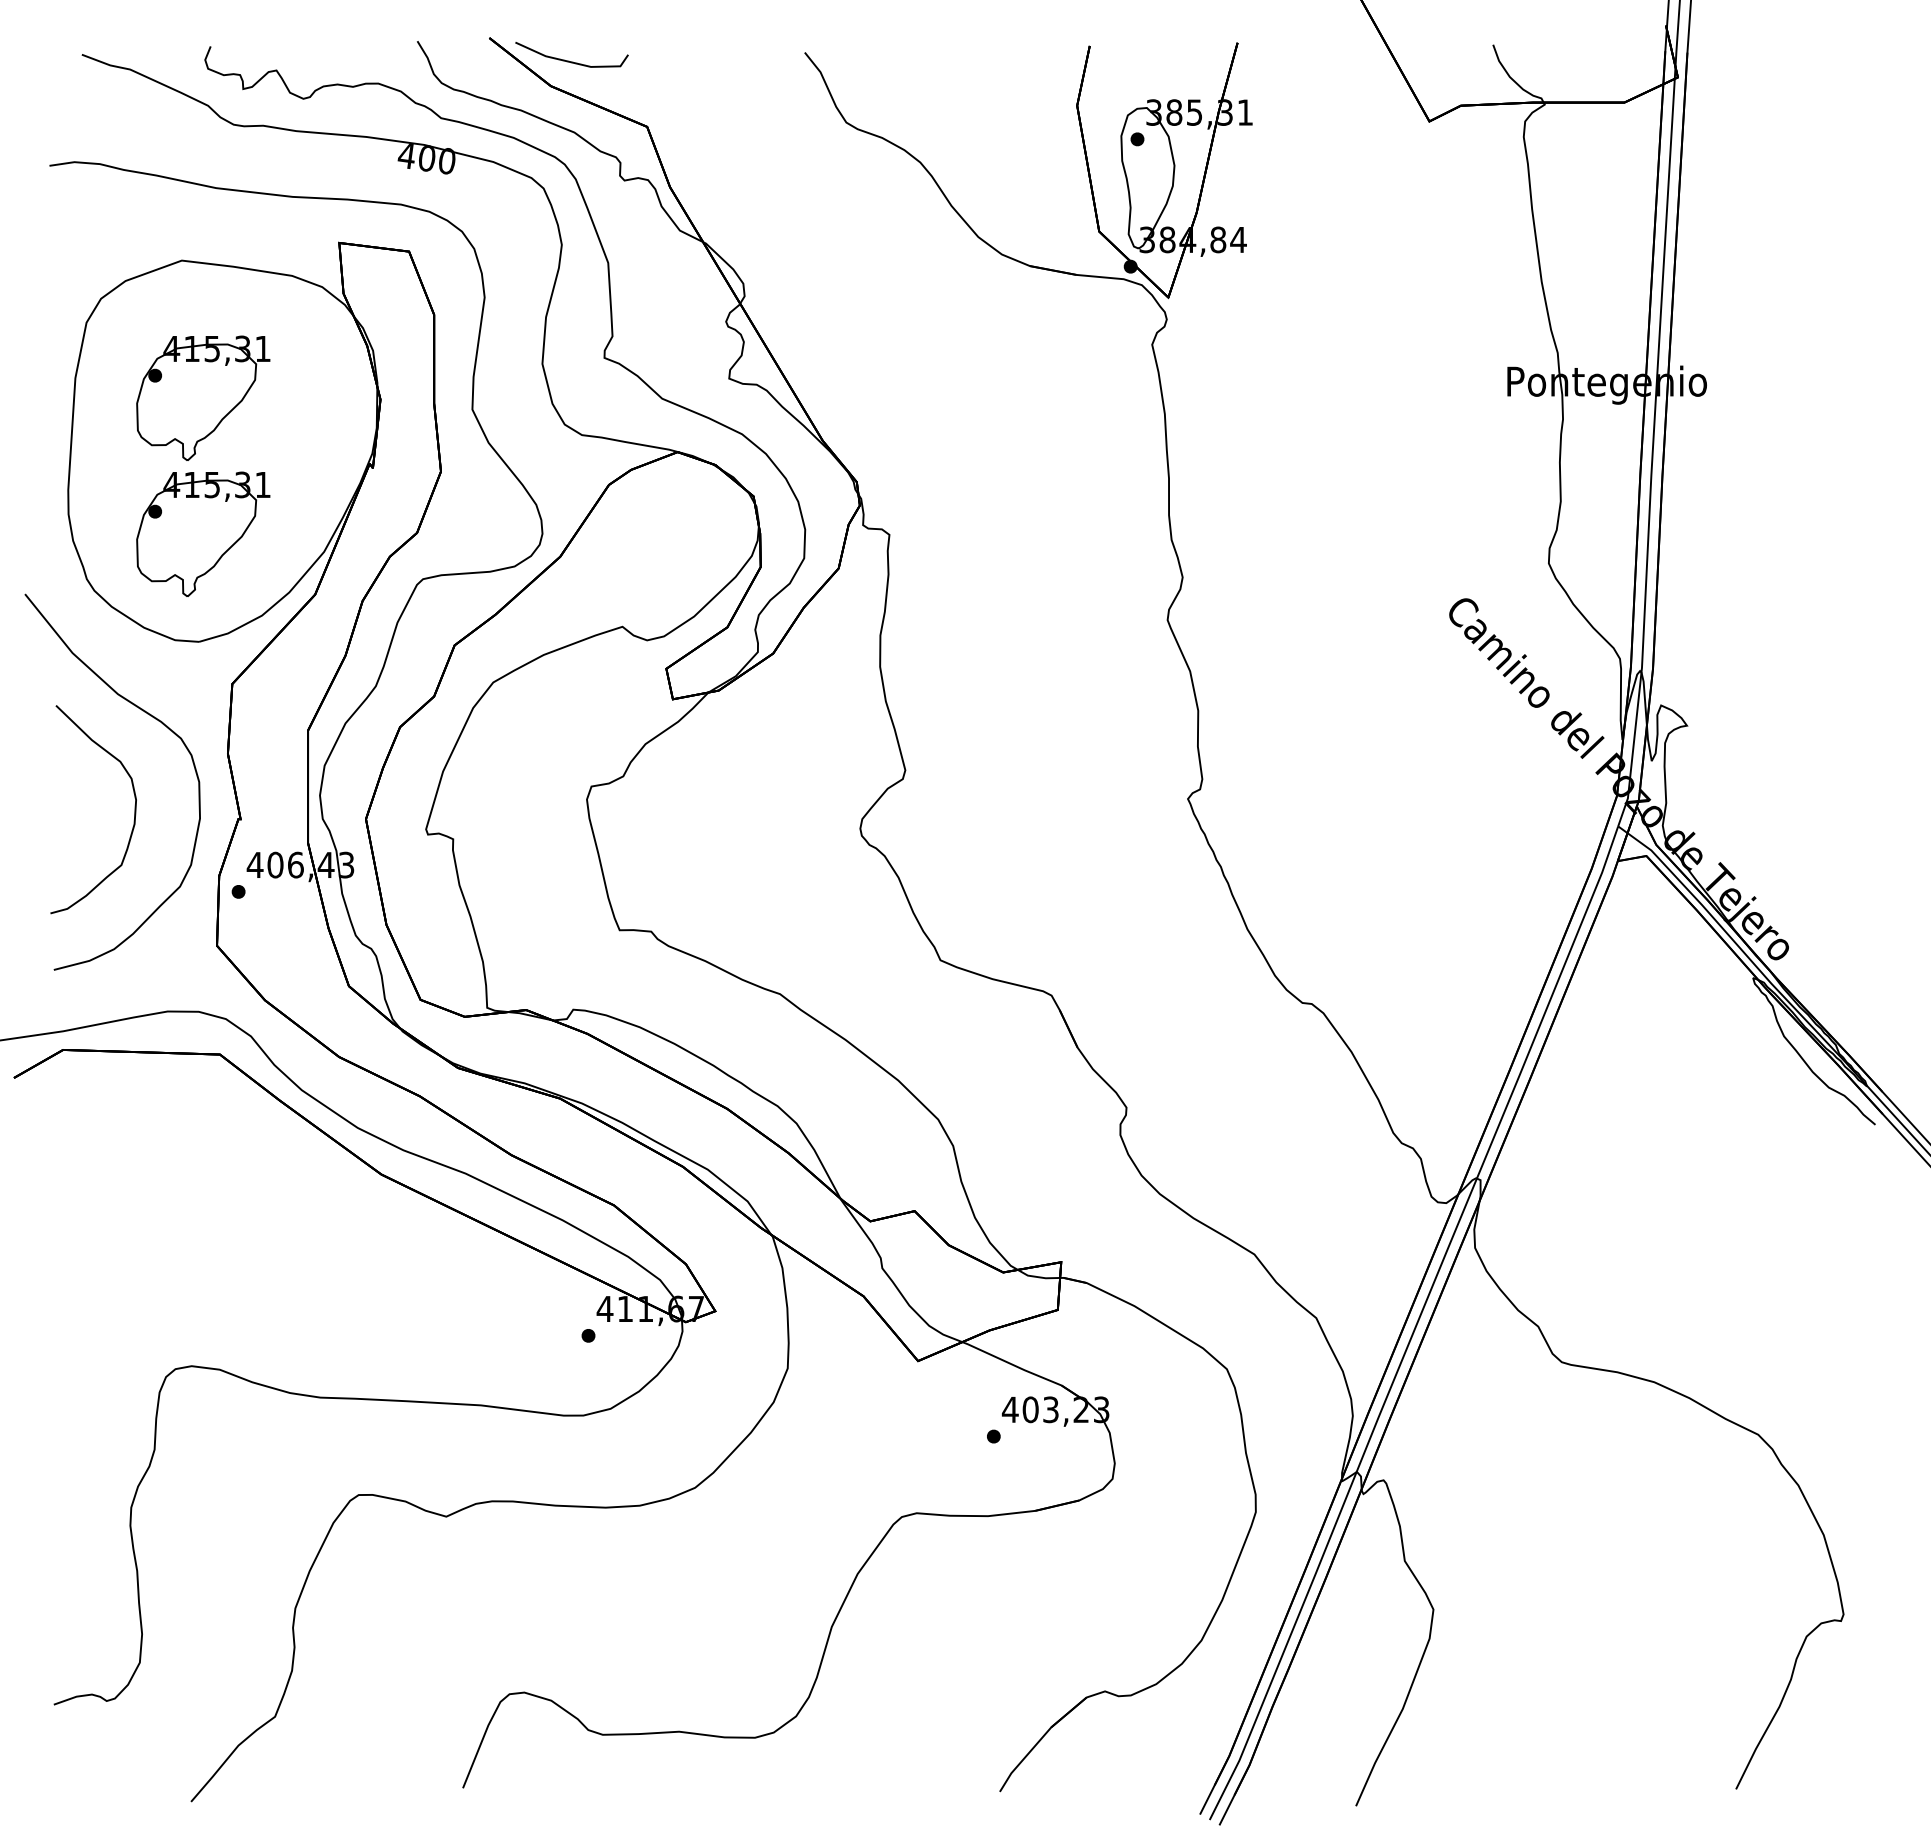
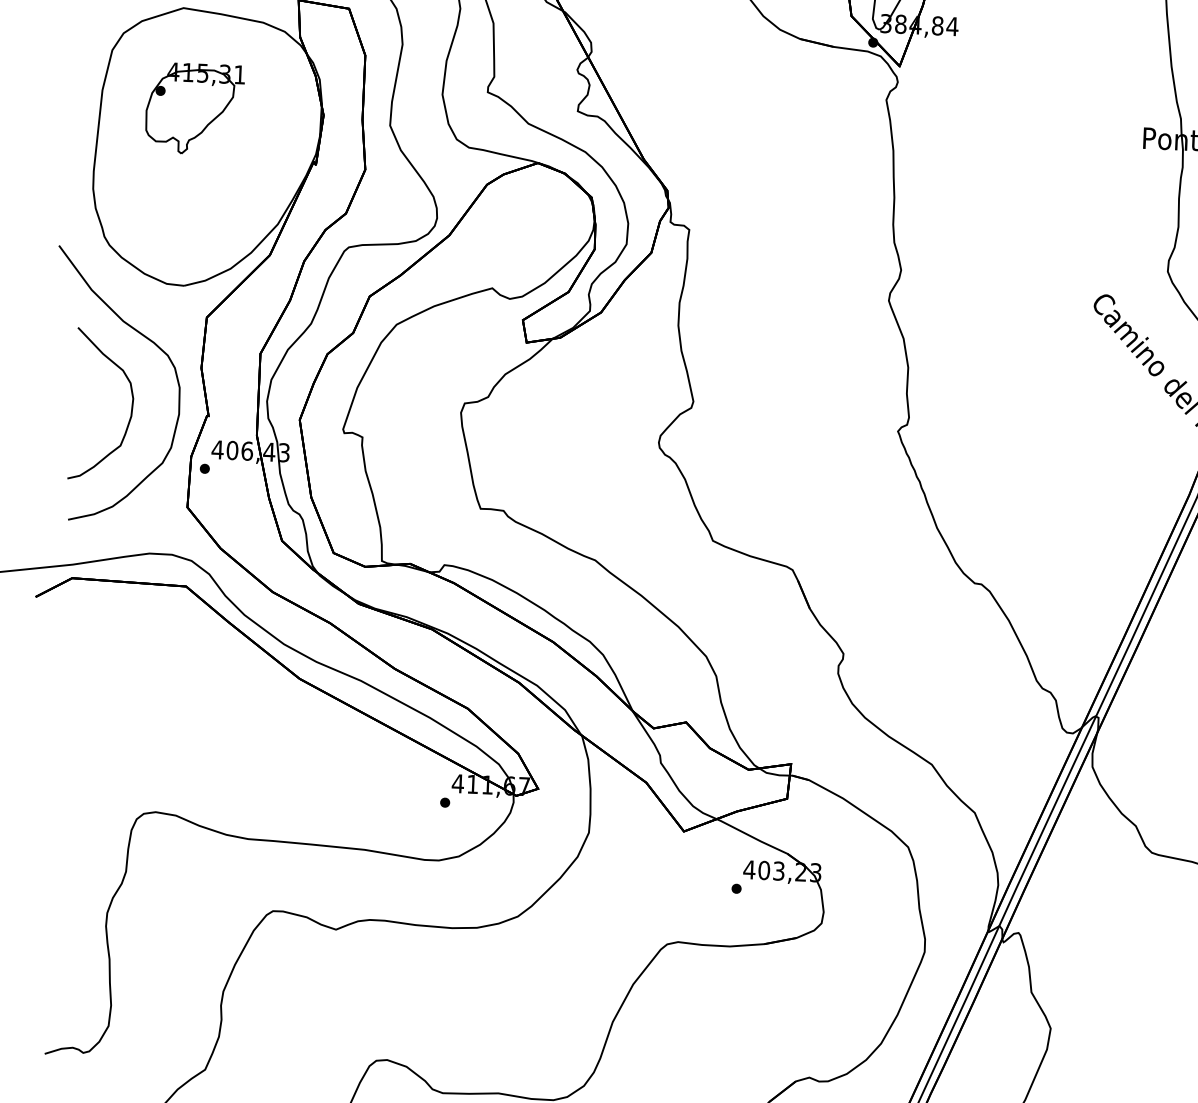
part: (203, 533) -> (190, 207), removed

